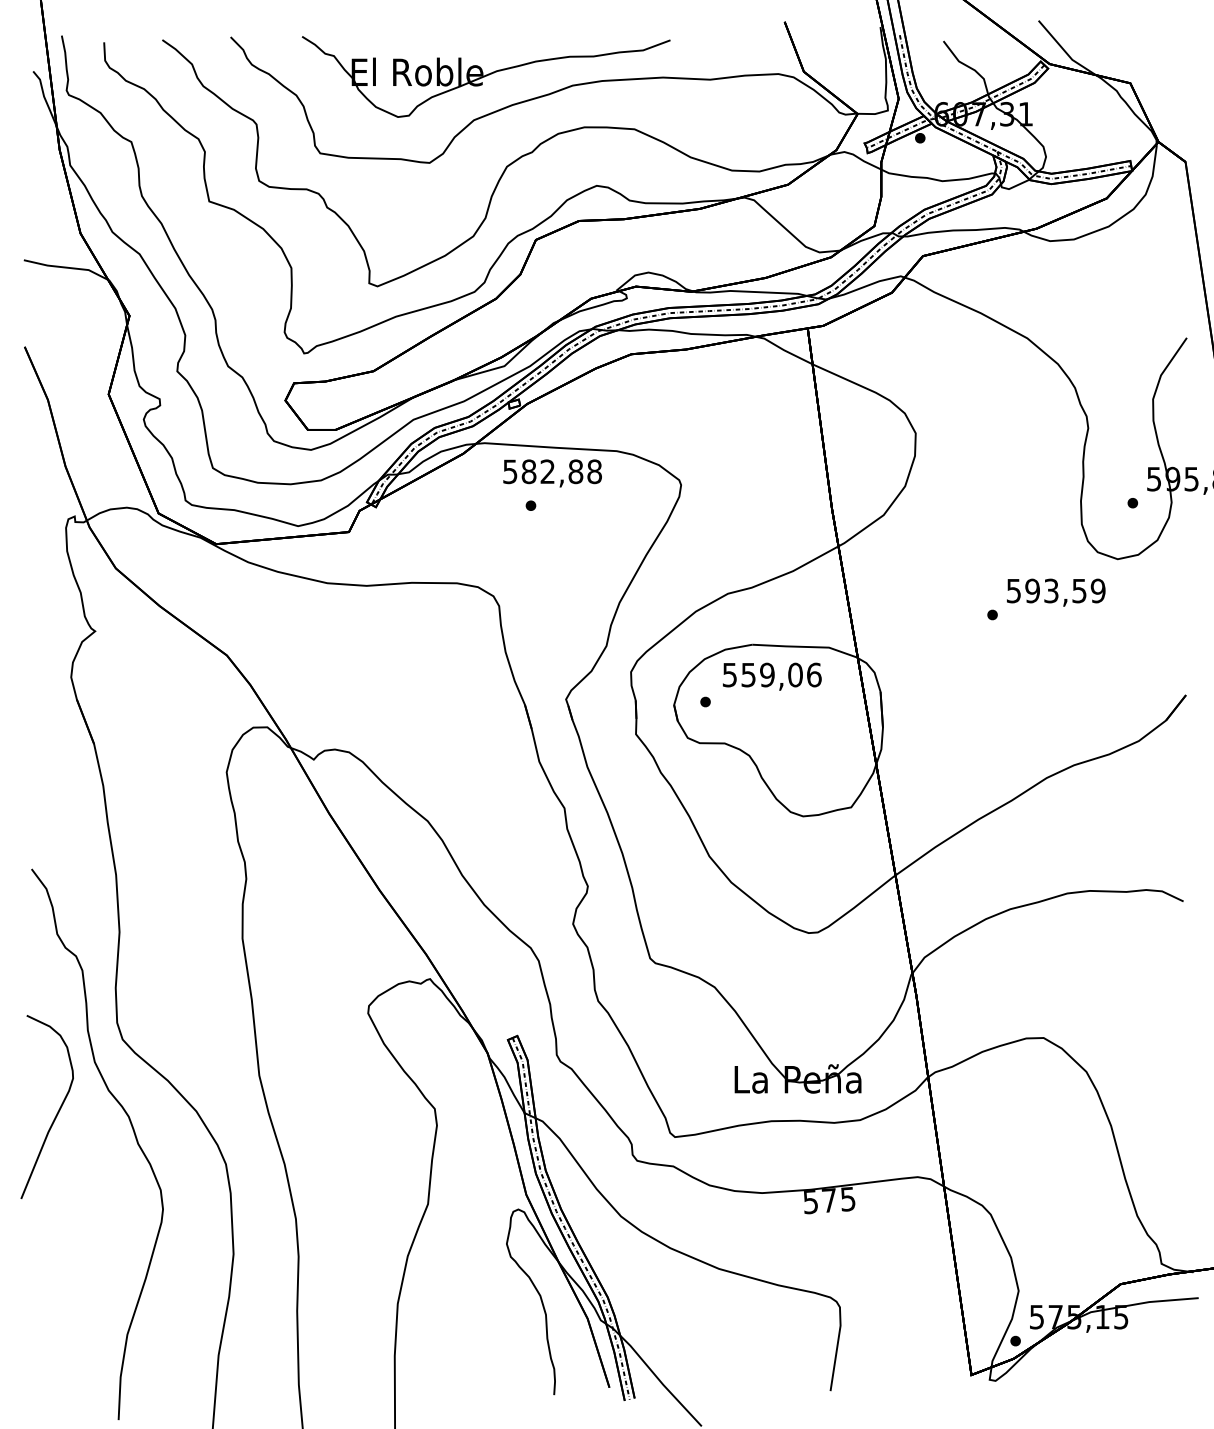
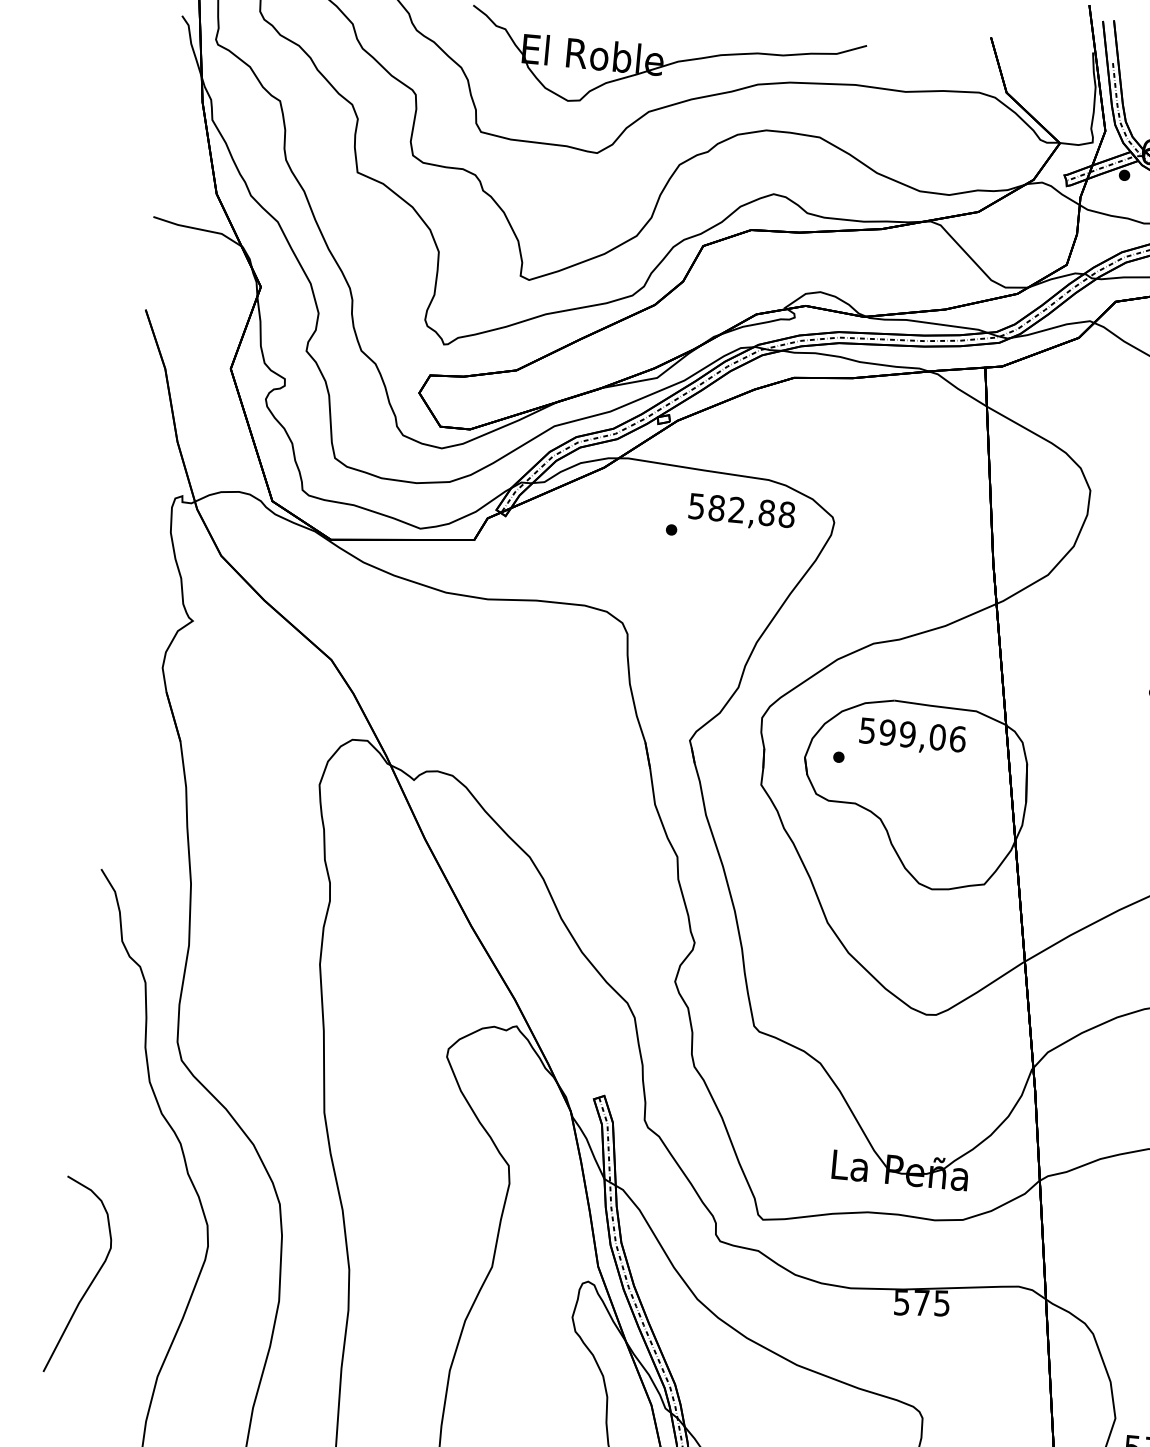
text: (552, 473) -> (741, 512), moved
text: (748, 674) -> (887, 732), 559,06 -> 599,06
curve: (56, 1113) -> (89, 1283), moved

